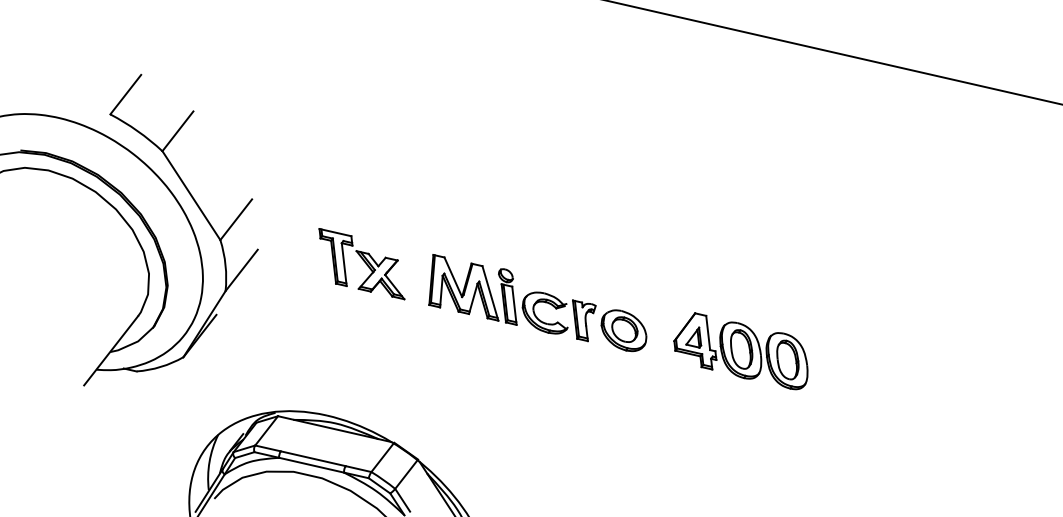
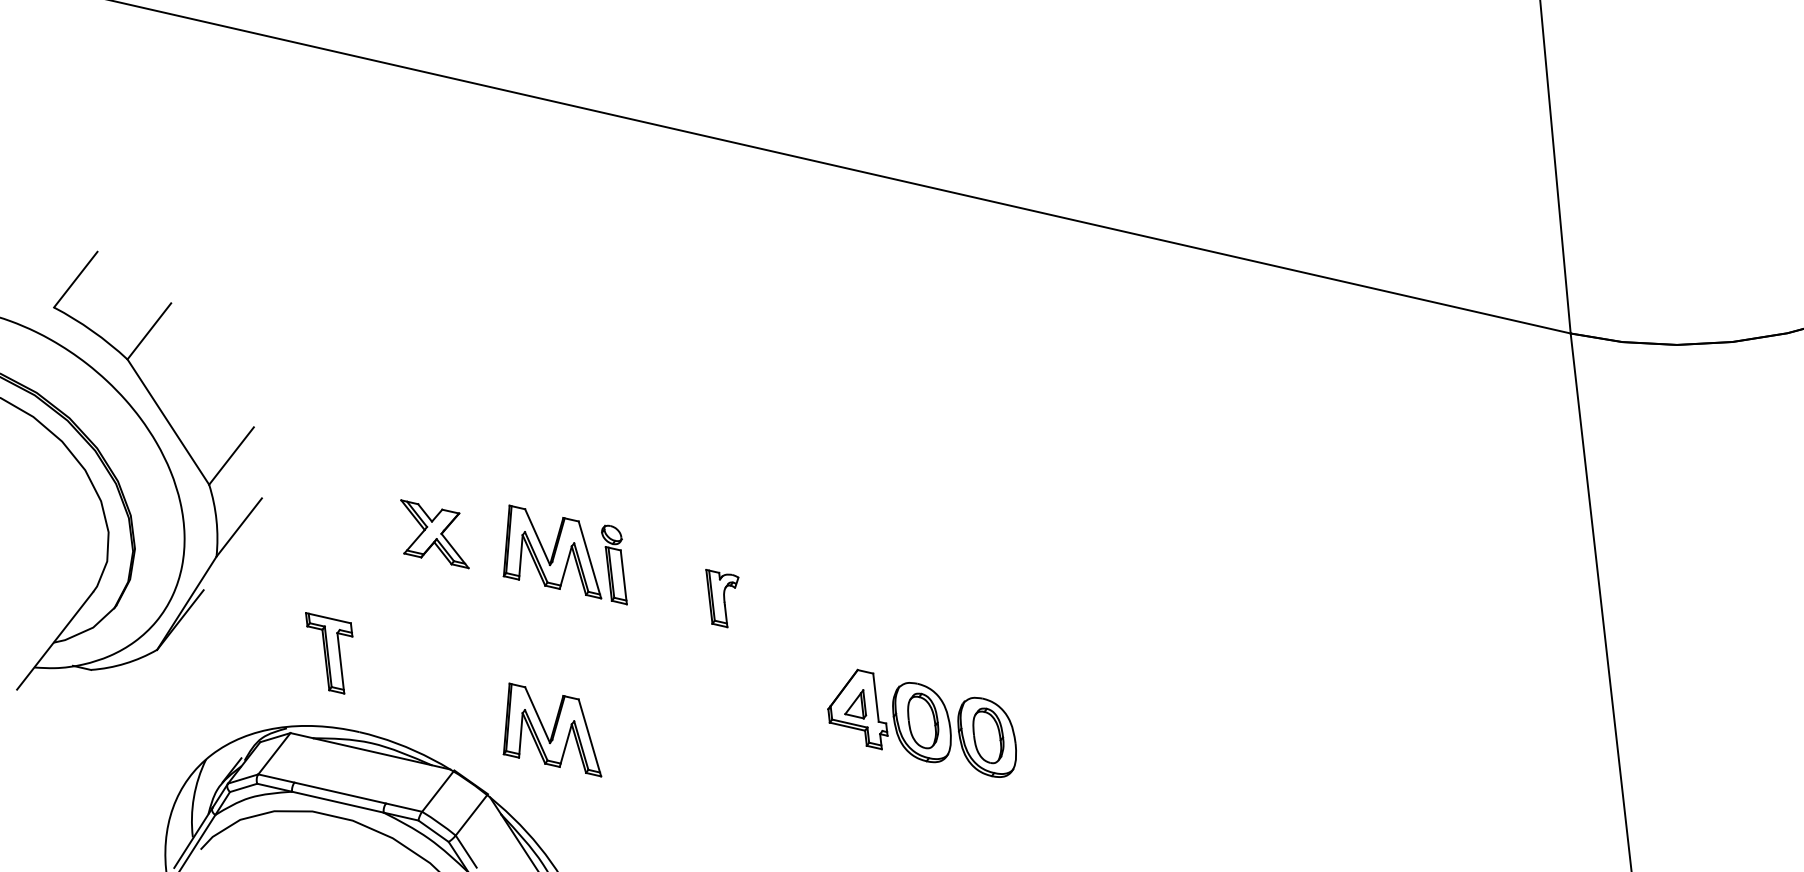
part: (336, 257) -> (329, 653), moved
part: (540, 320) -> (660, 597), removed
part: (623, 330) -> (777, 612), removed
part: (740, 350) -> (921, 722), moved
part: (463, 413) -> (552, 729), added

